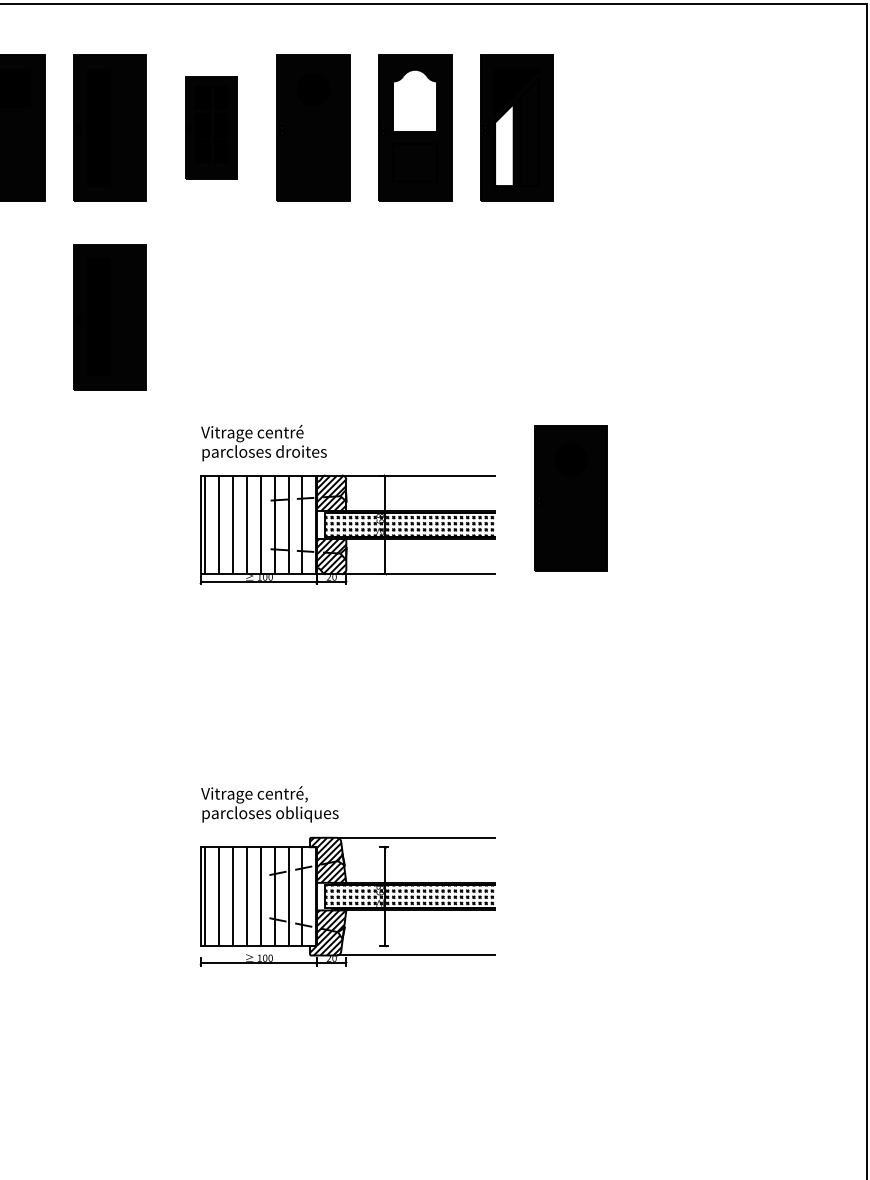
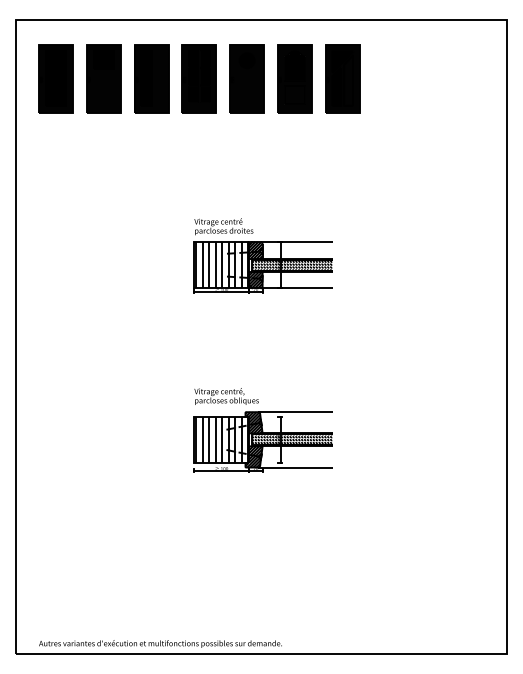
fill: (414, 99) -> (294, 65), added
part: (209, 127) -> (198, 78), size x1.43
fill: (503, 144) -> (336, 86), added
part: (109, 317) -> (151, 167), removed
part: (569, 497) -> (367, 252), removed

